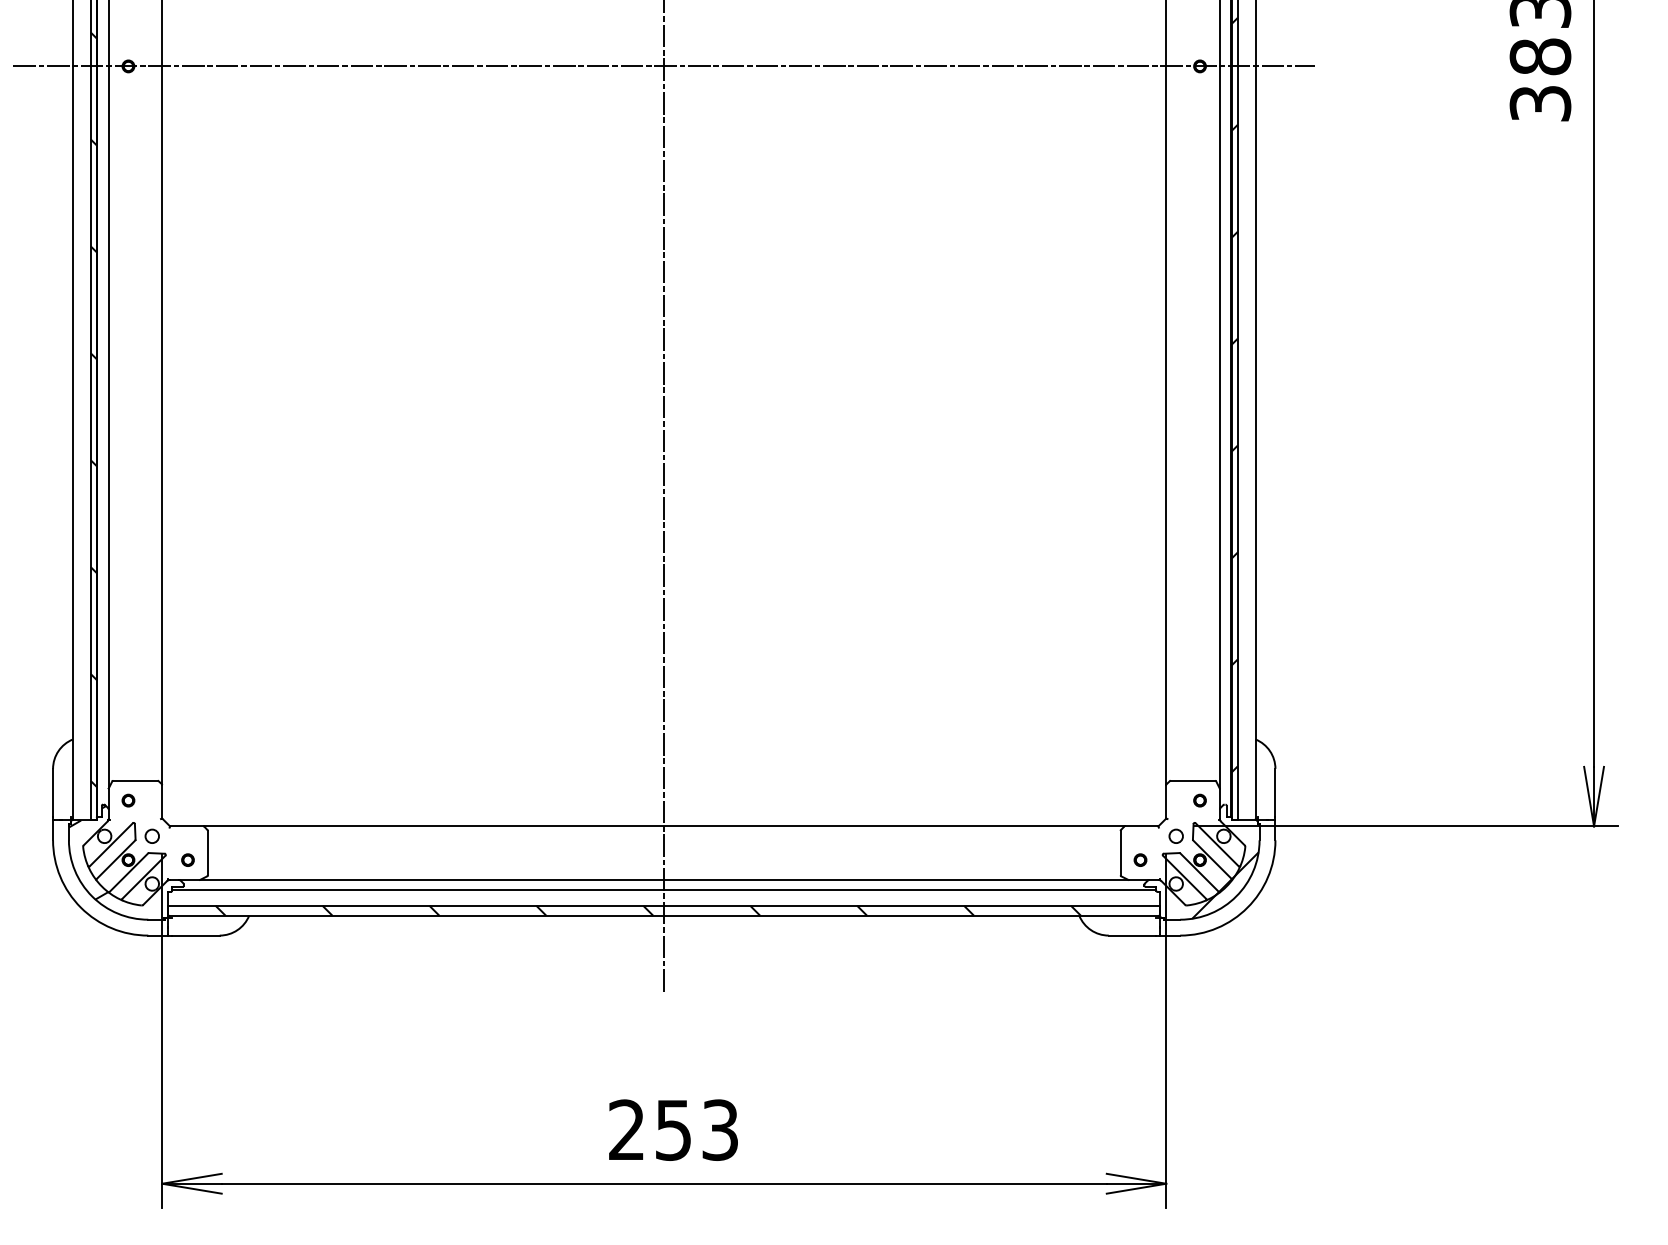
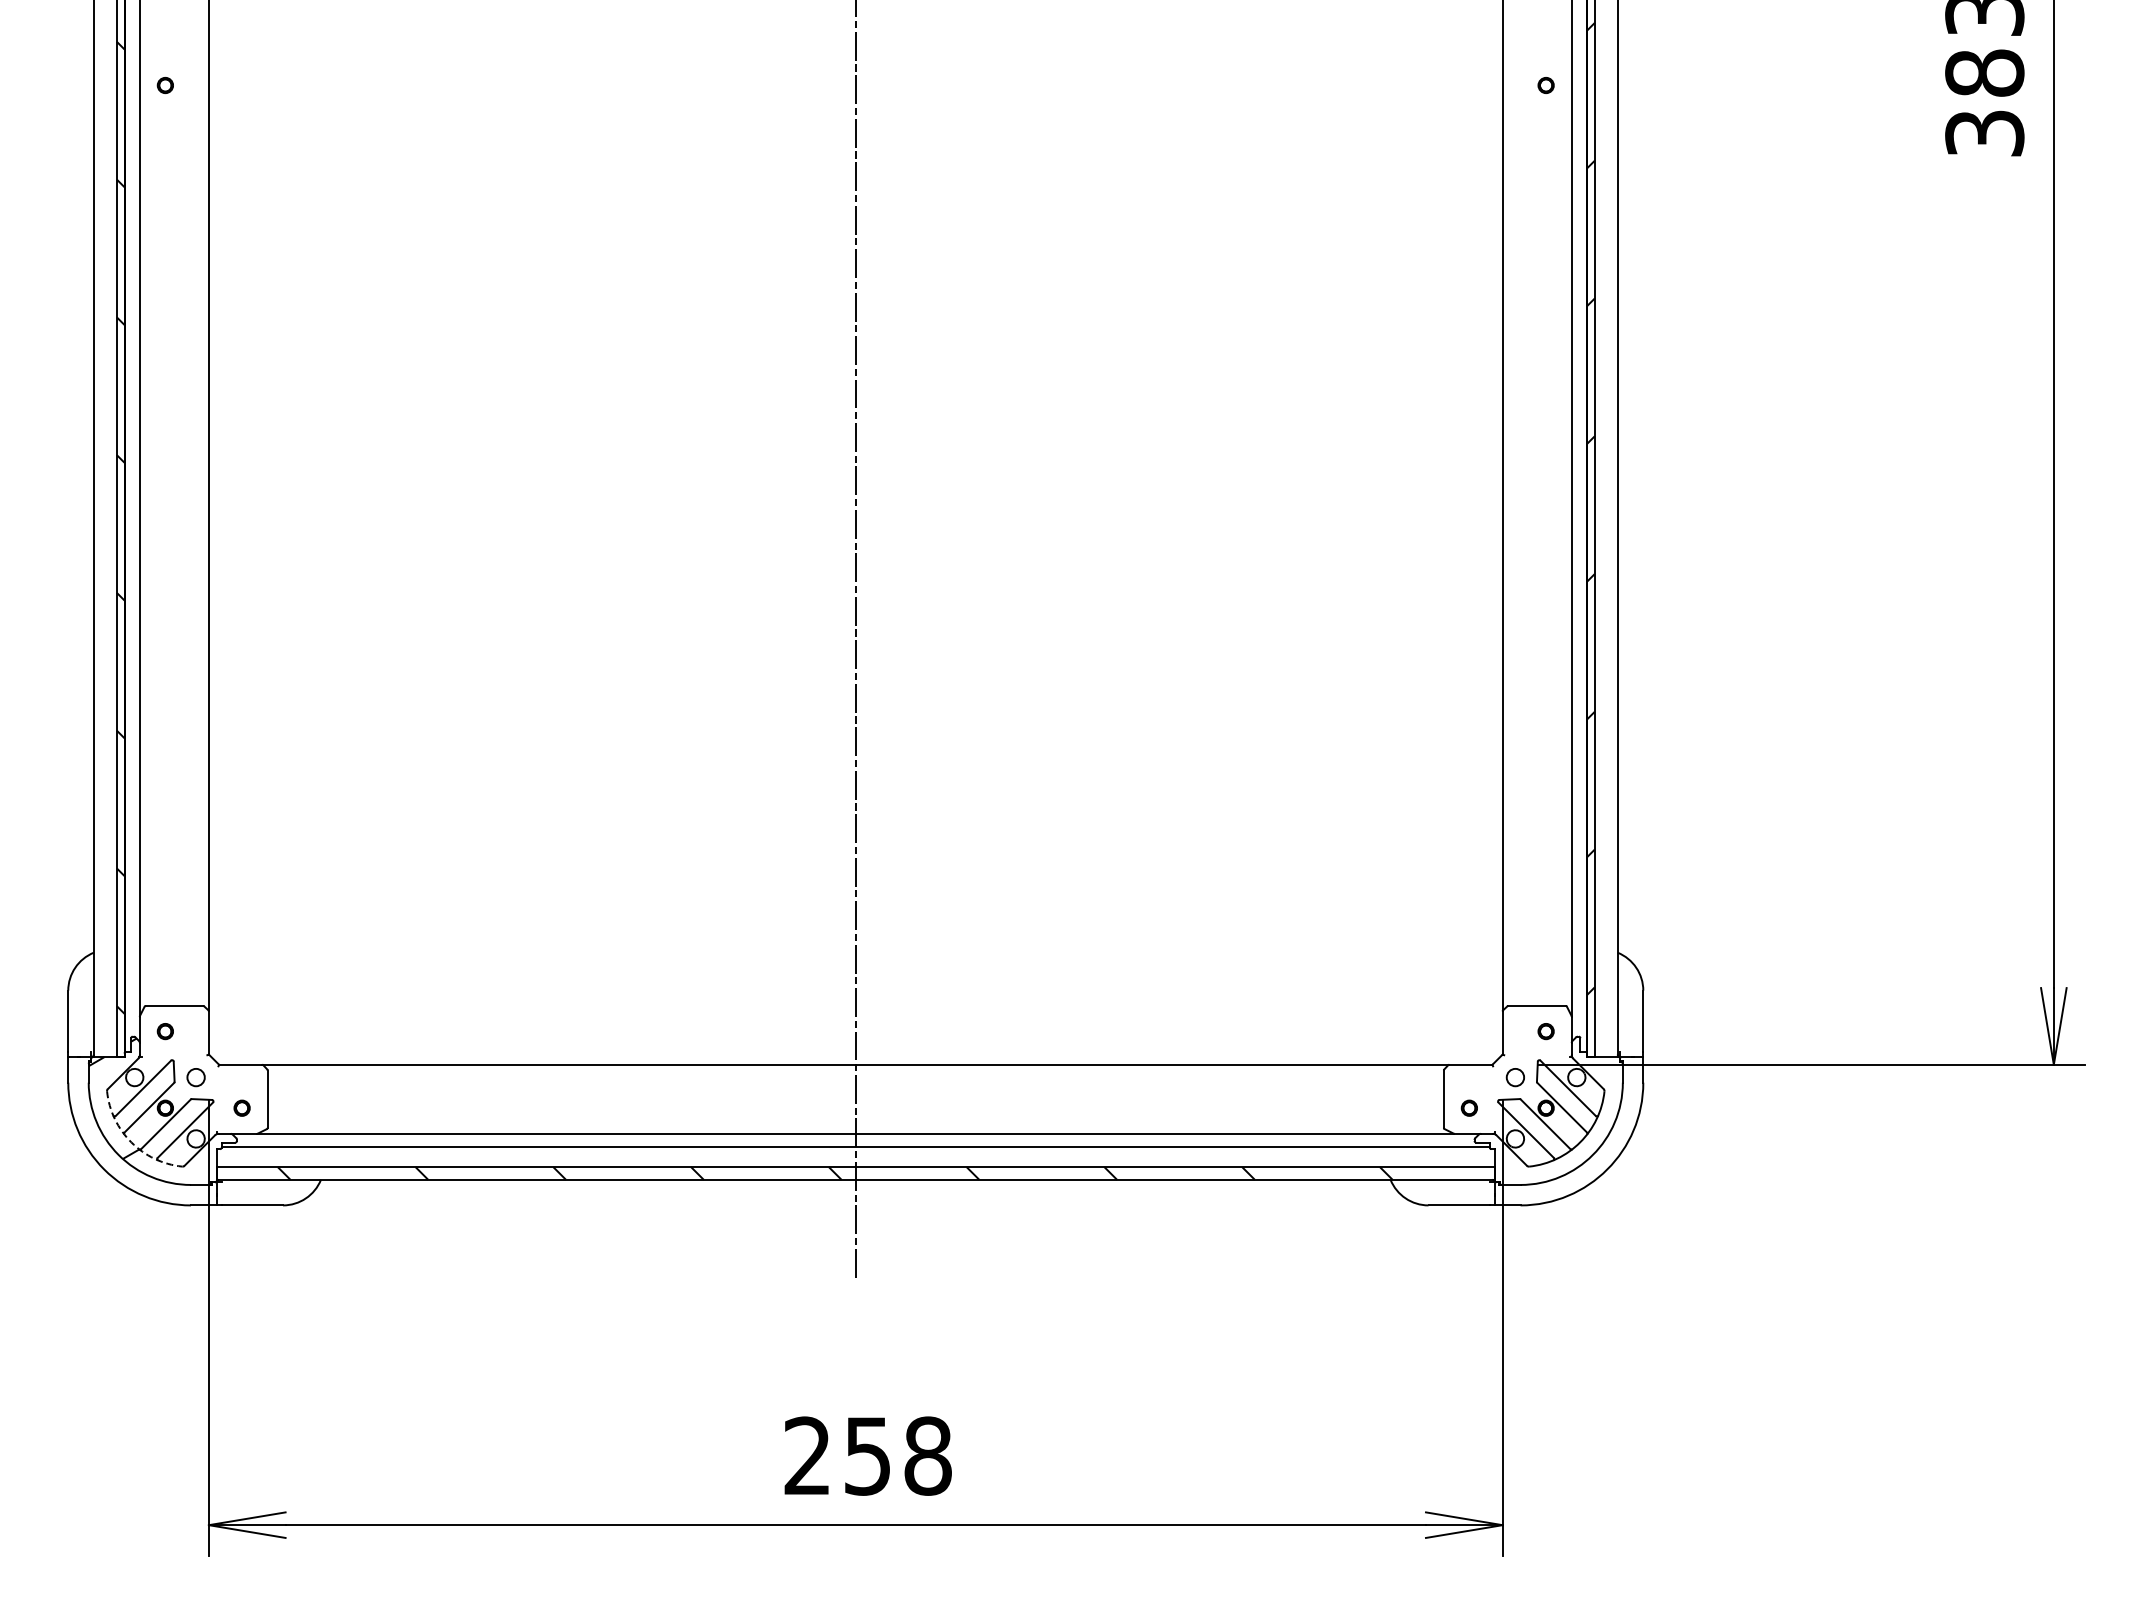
line: (664, 66) -> (855, 85), removed
hatch: (1225, 885) -> (1578, 1140), removed
arc: (102, 886) -> (131, 1142), solid -> dashed
text: (719, 1129) -> (927, 1455), 253 -> 258

